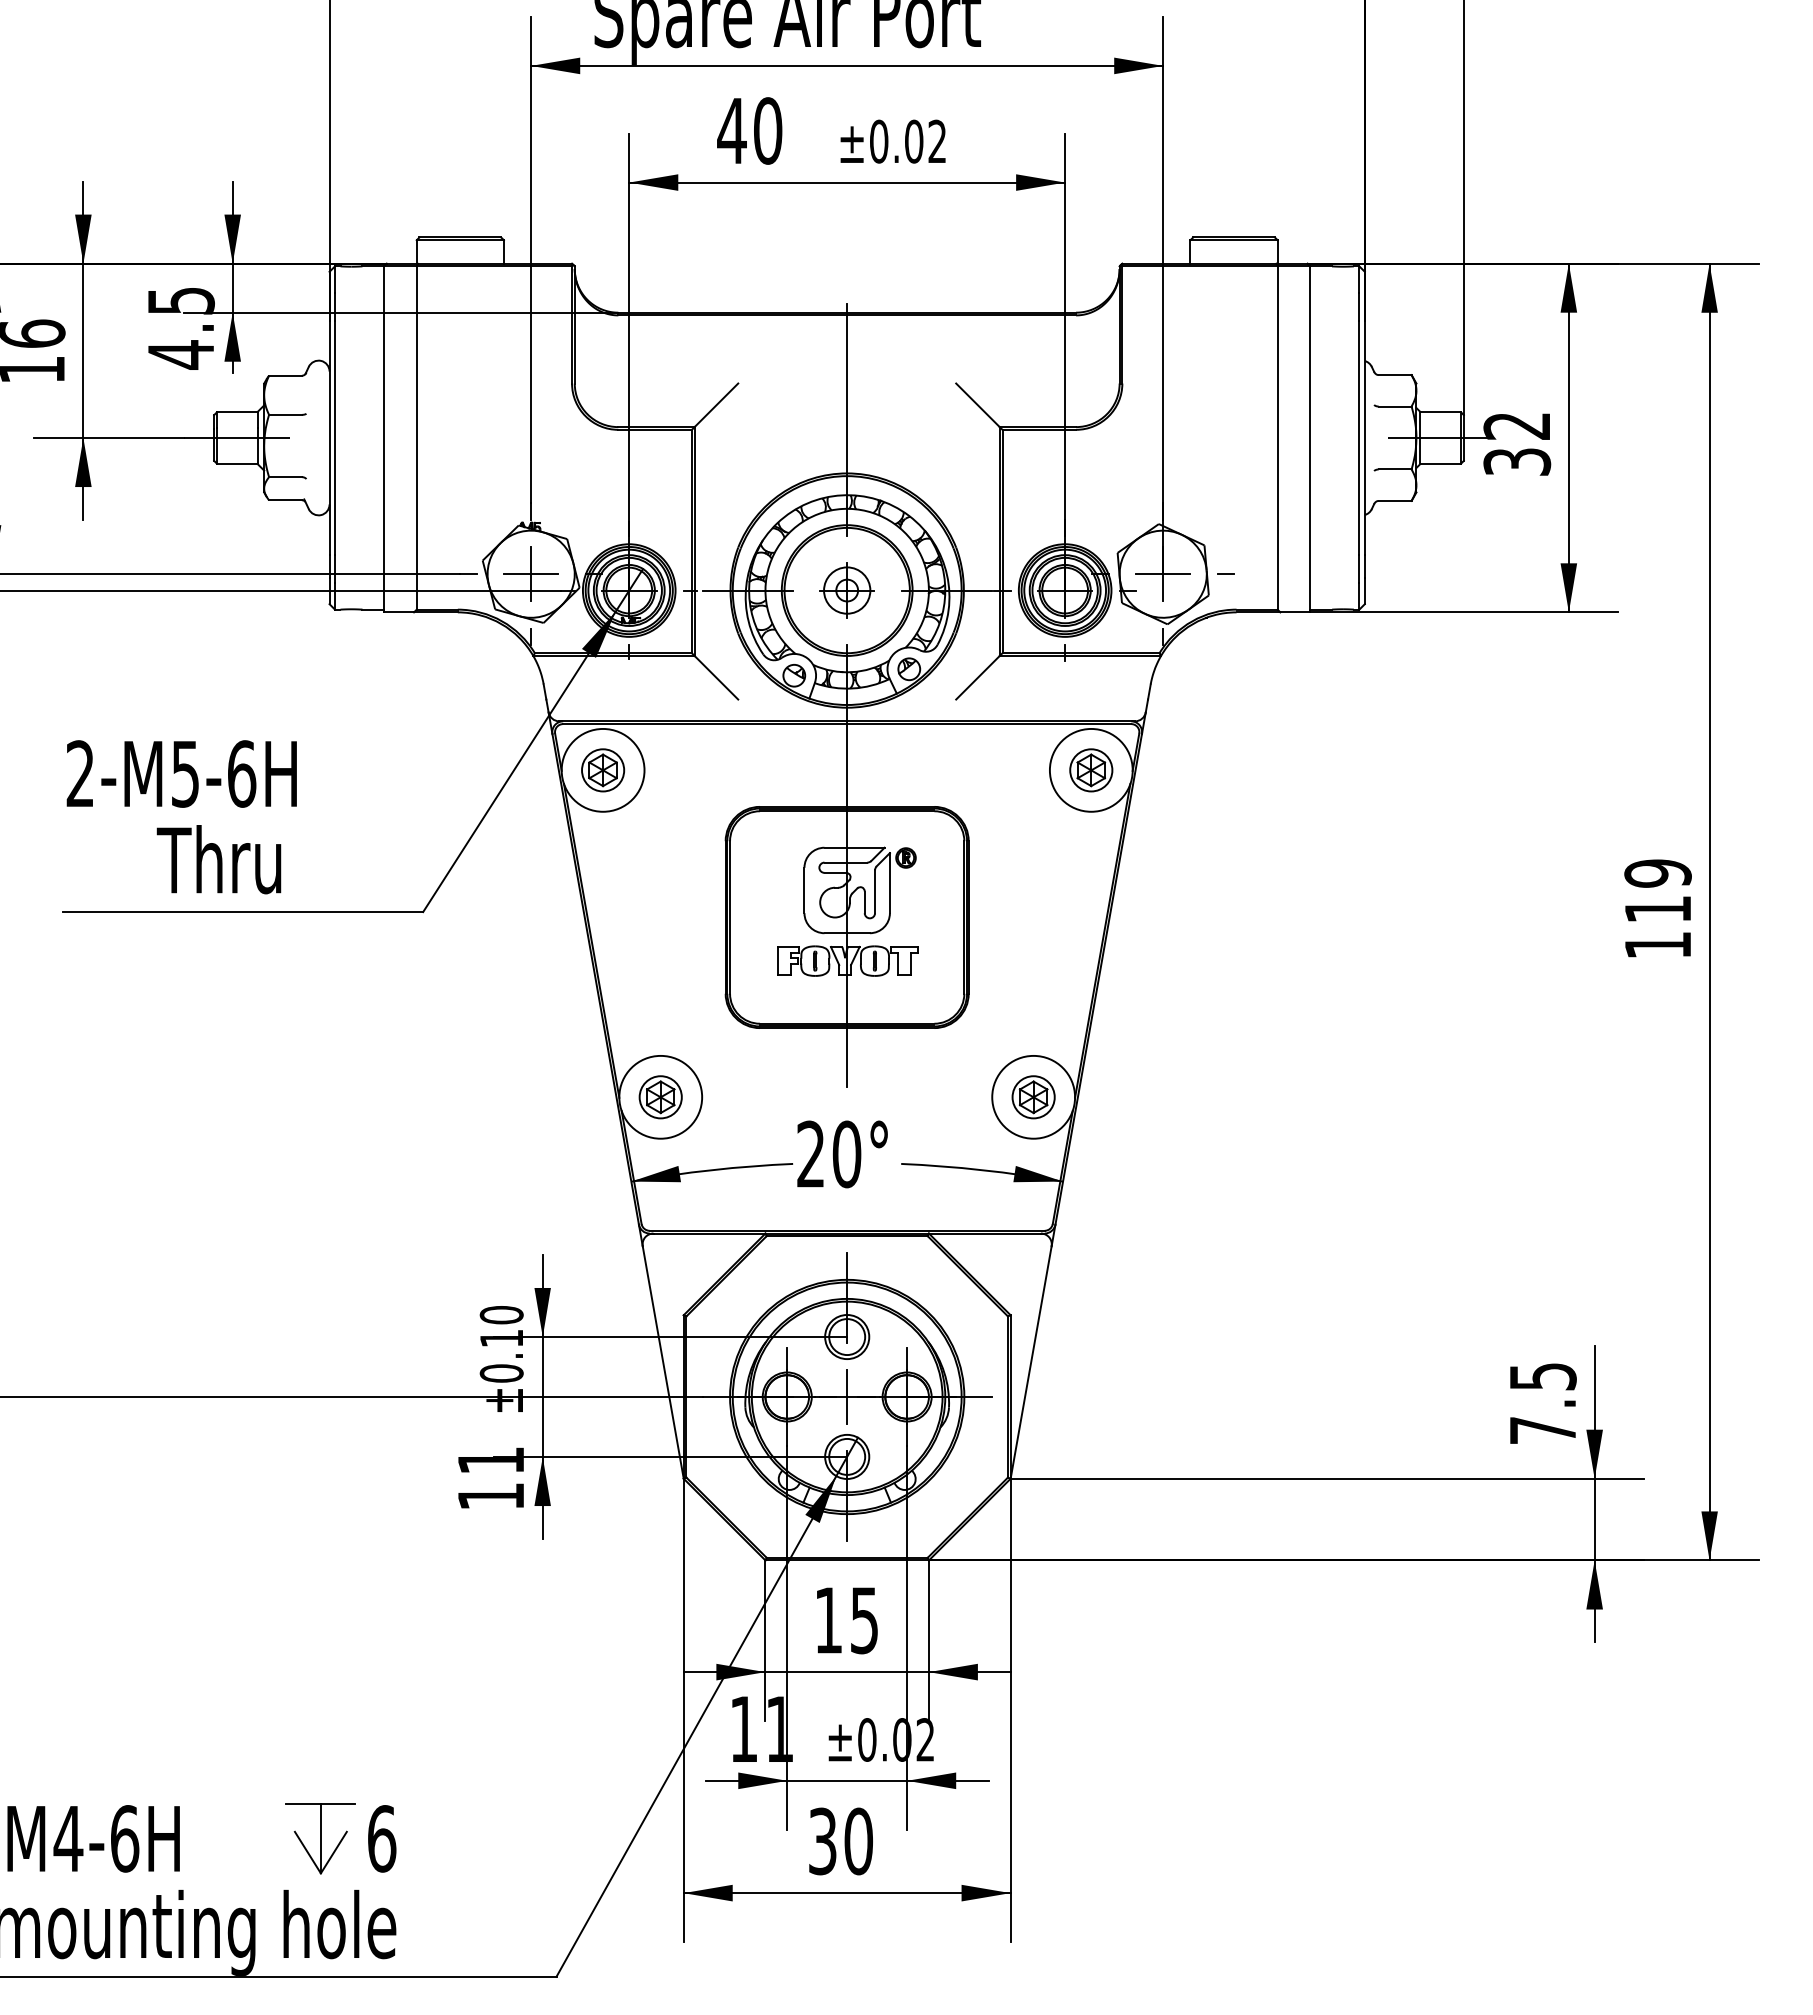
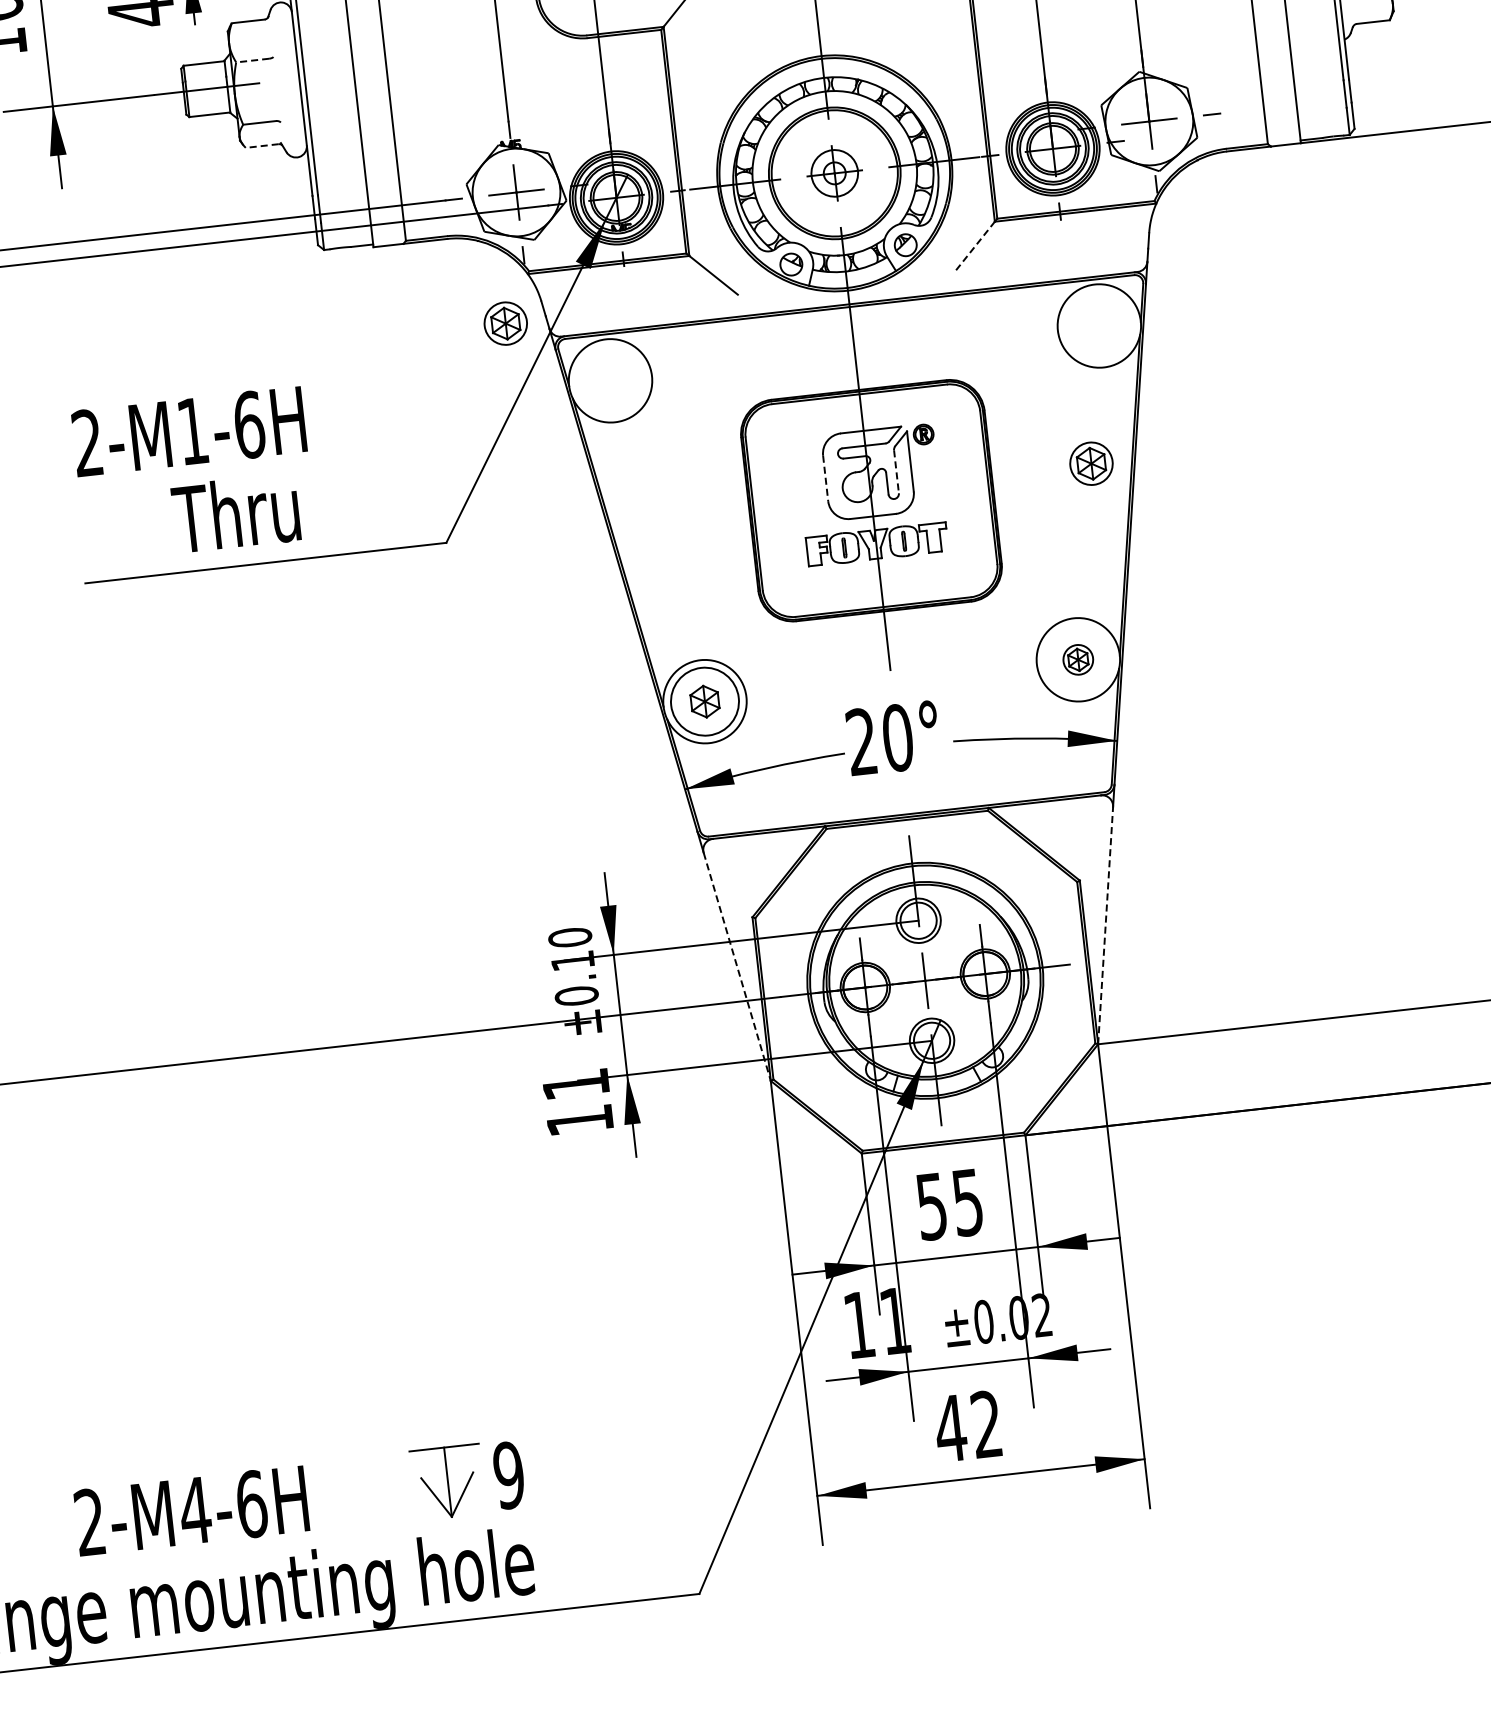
line: (285, 414) -> (252, 60), solid -> dashed
line: (285, 500) -> (262, 146), solid -> dashed
line: (977, 677) -> (974, 245), solid -> dashed
part: (603, 770) -> (506, 323), moved
part: (1091, 770) -> (1091, 463), moved
text: (185, 774) -> (192, 431), 2-M5-6H -> 2-M1-6H
line: (804, 890) -> (825, 478), solid -> dashed
line: (875, 892) -> (897, 472), solid -> dashed
circle: (660, 1097) -> (704, 701), size x1.6
part: (1033, 1097) -> (1078, 660), size x0.7
line: (663, 1362) -> (737, 966), solid -> dashed
line: (1031, 1362) -> (1105, 925), solid -> dashed
text: (828, 1620) -> (931, 1206), 15 -> 55
text: (381, 1838) -> (508, 1475), 6 -> 9
text: (839, 1841) -> (967, 1426), 30 -> 42

